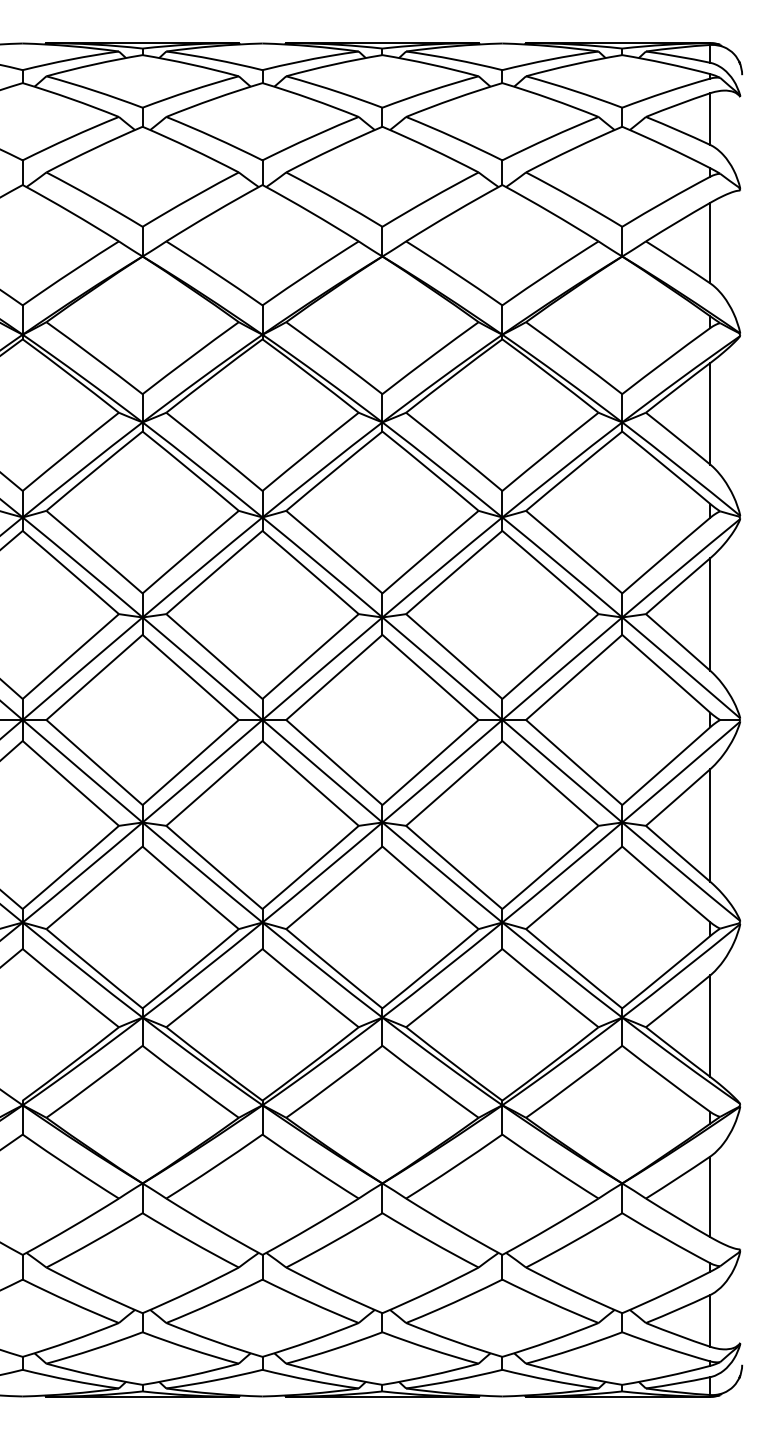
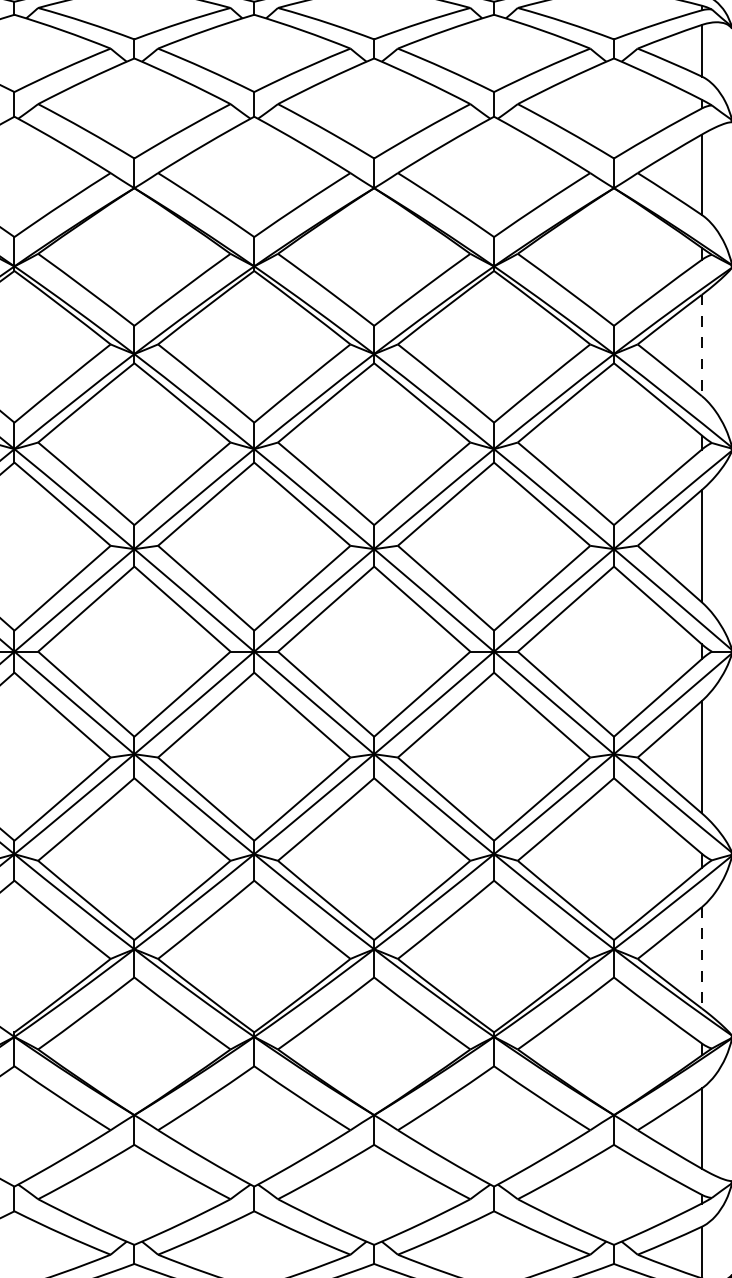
line: (710, 413) -> (702, 345), solid -> dashed
line: (710, 1026) -> (702, 958), solid -> dashed

